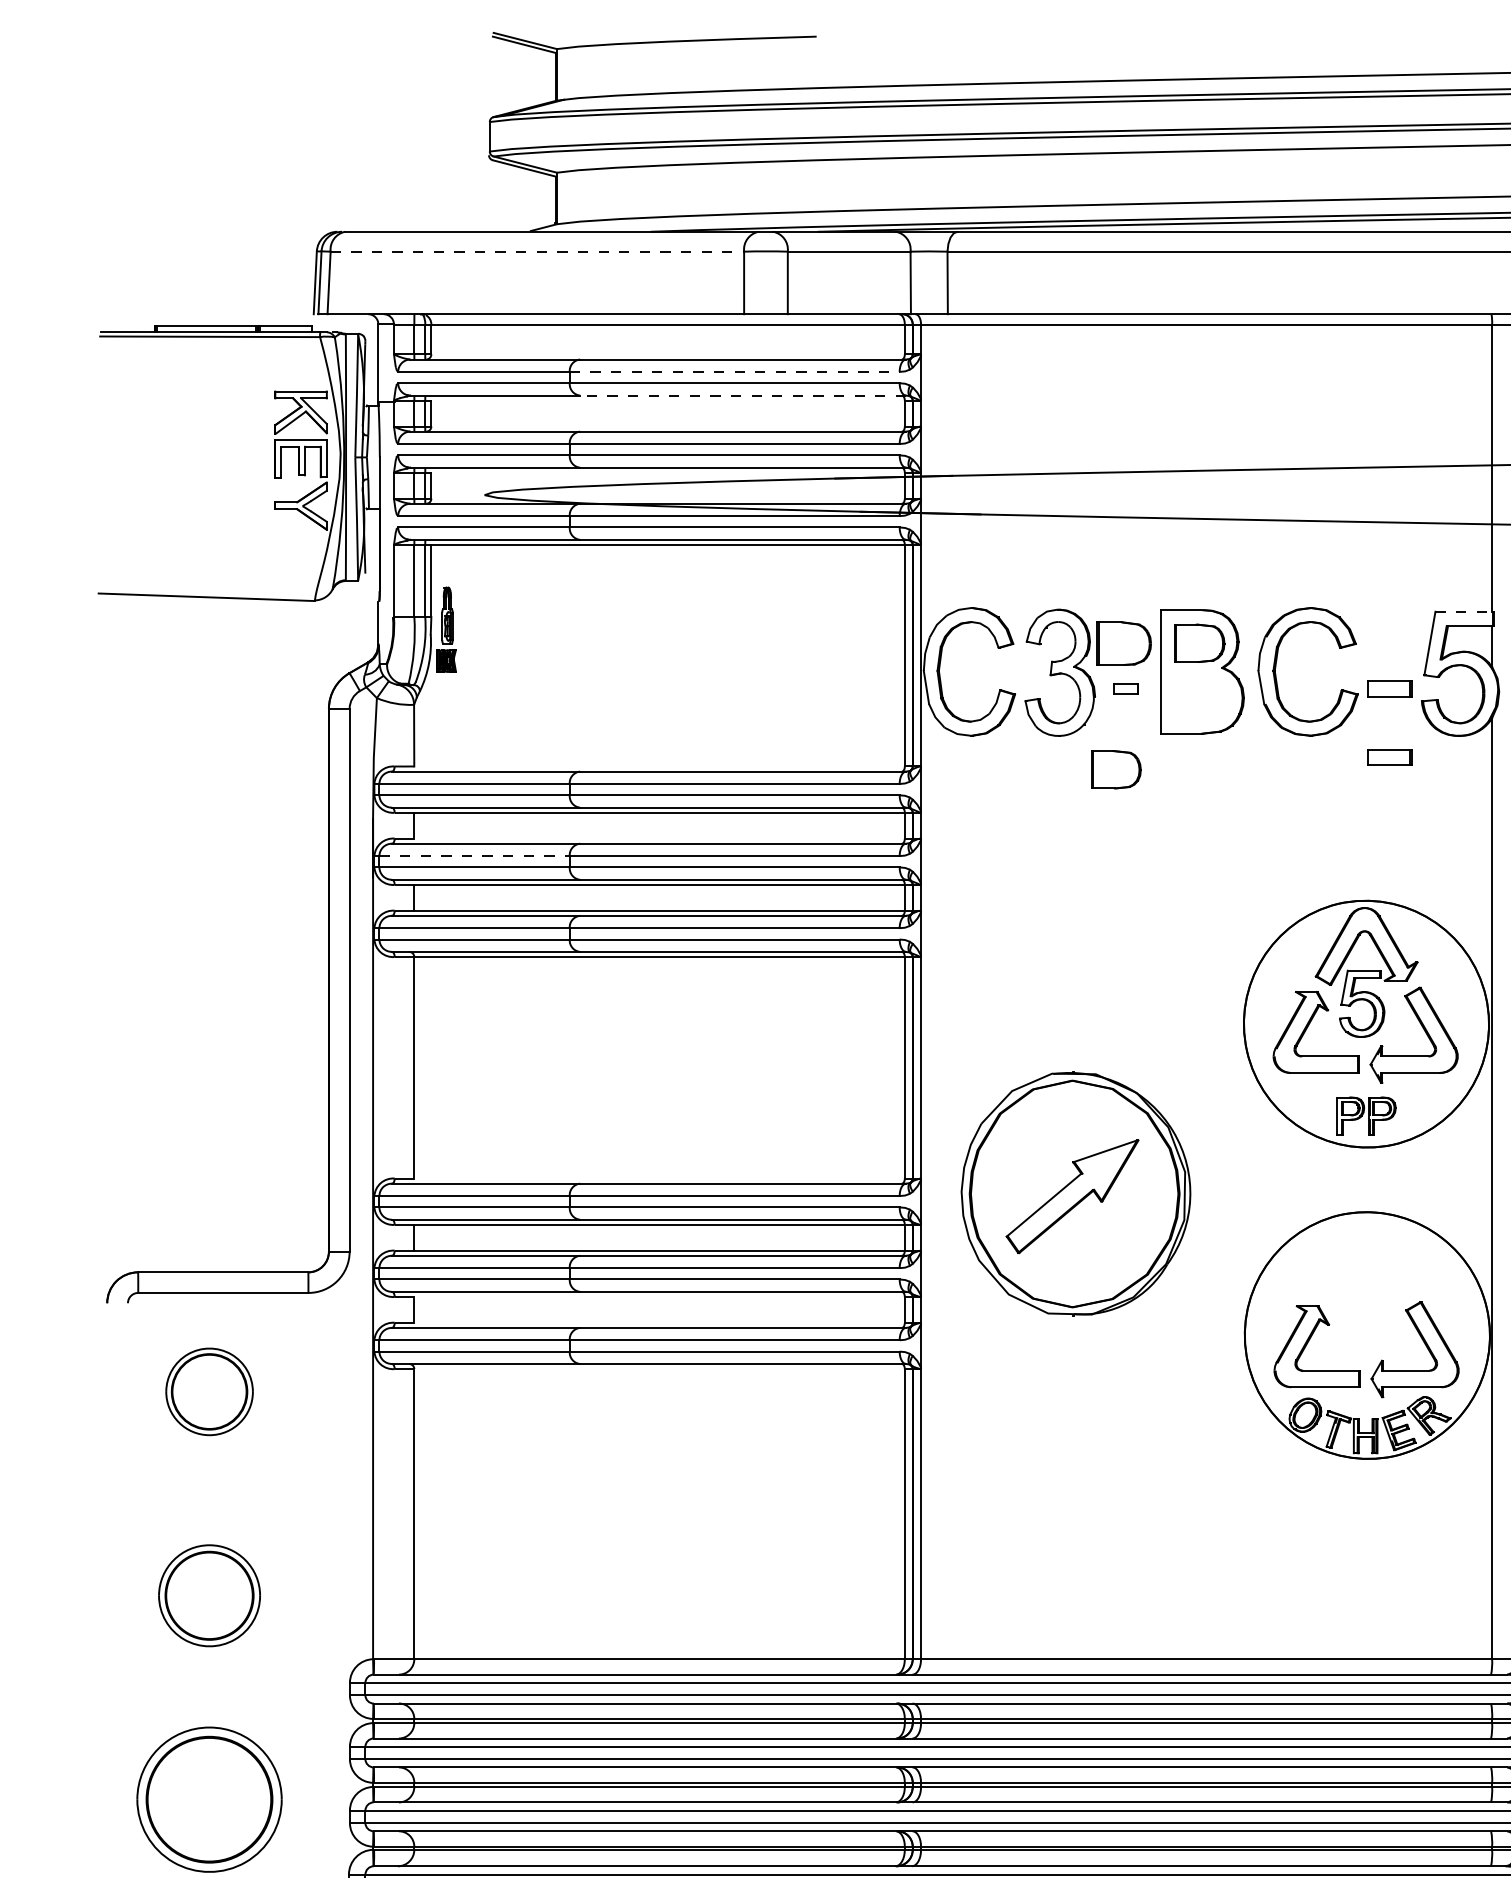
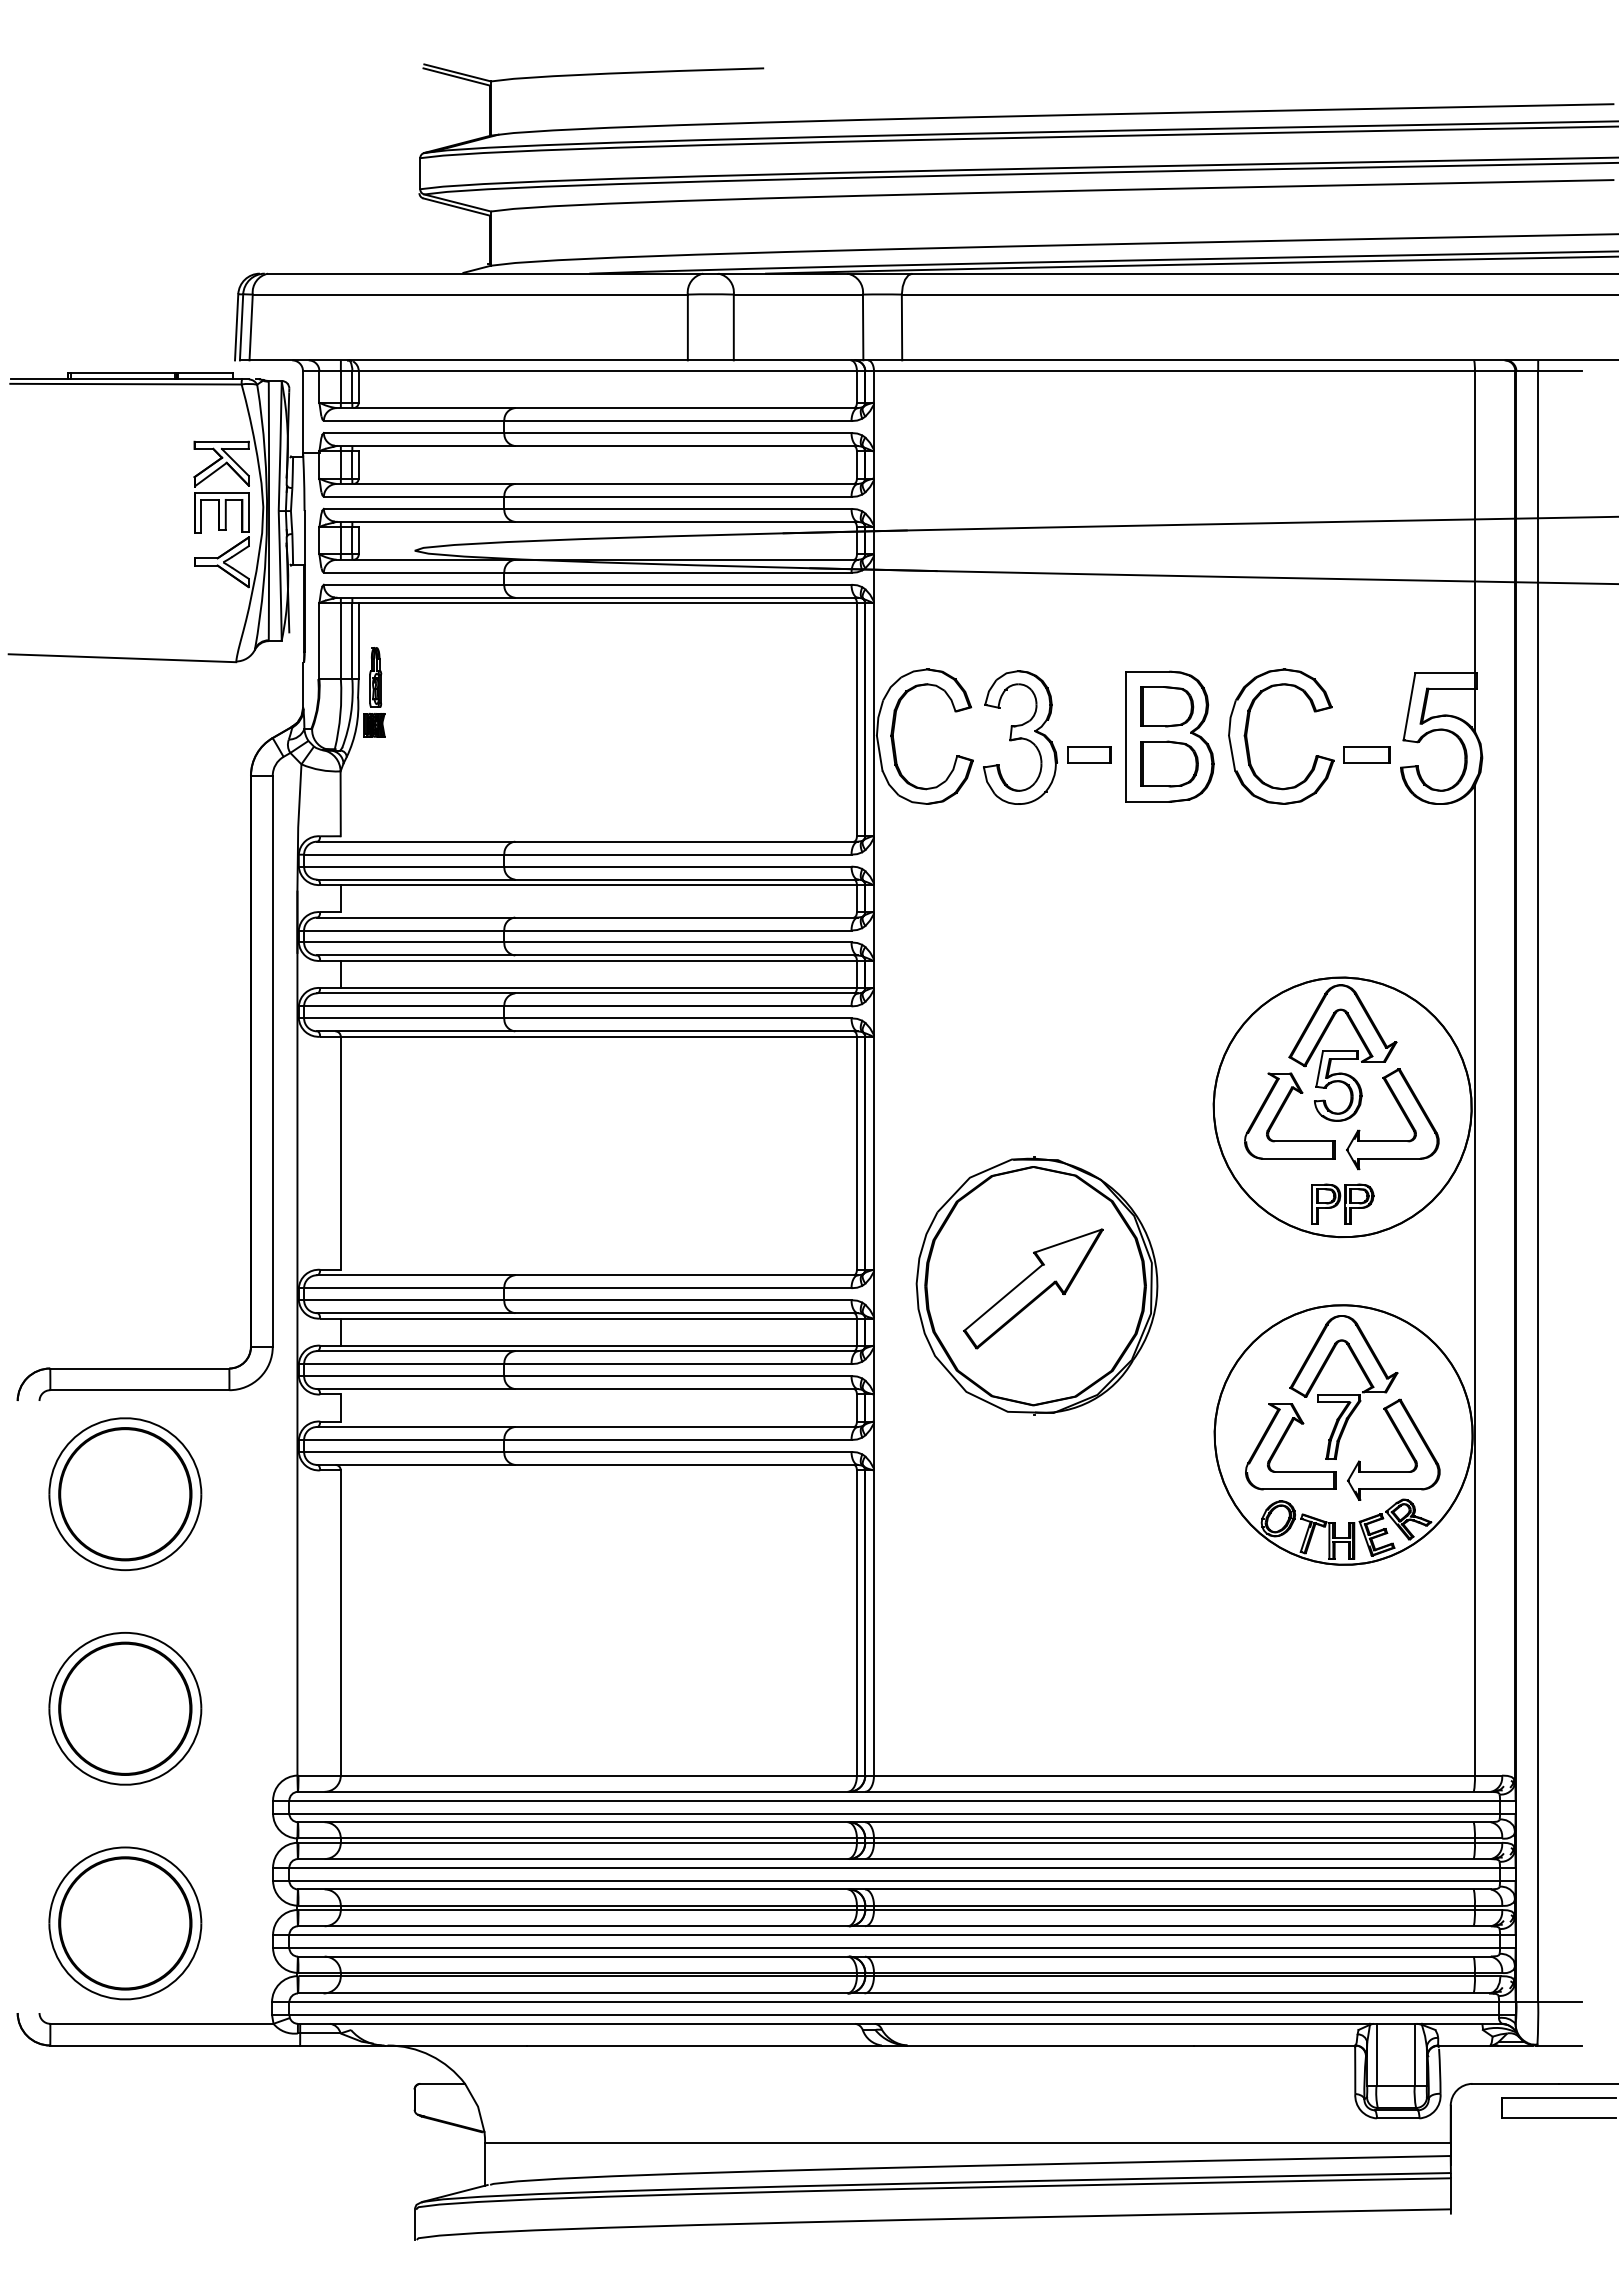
line: (537, 251) -> (470, 294), dashed -> solid
line: (734, 372) -> (677, 421), dashed -> solid
line: (742, 396) -> (686, 446), dashed -> solid
line: (1464, 611) -> (1445, 673), dashed -> solid
part: (1123, 643) -> (1169, 763), moved
part: (1125, 688) -> (1089, 754), size x1.67
part: (1389, 757) -> (1366, 826), removed
part: (1116, 769) -> (1079, 839), removed
line: (474, 856) -> (404, 930), dashed -> solid
part: (1367, 1297) -> (1343, 1394), added
part: (209, 1392) -> (125, 1494), size x1.67
part: (209, 1595) -> (125, 1708), size x1.43

